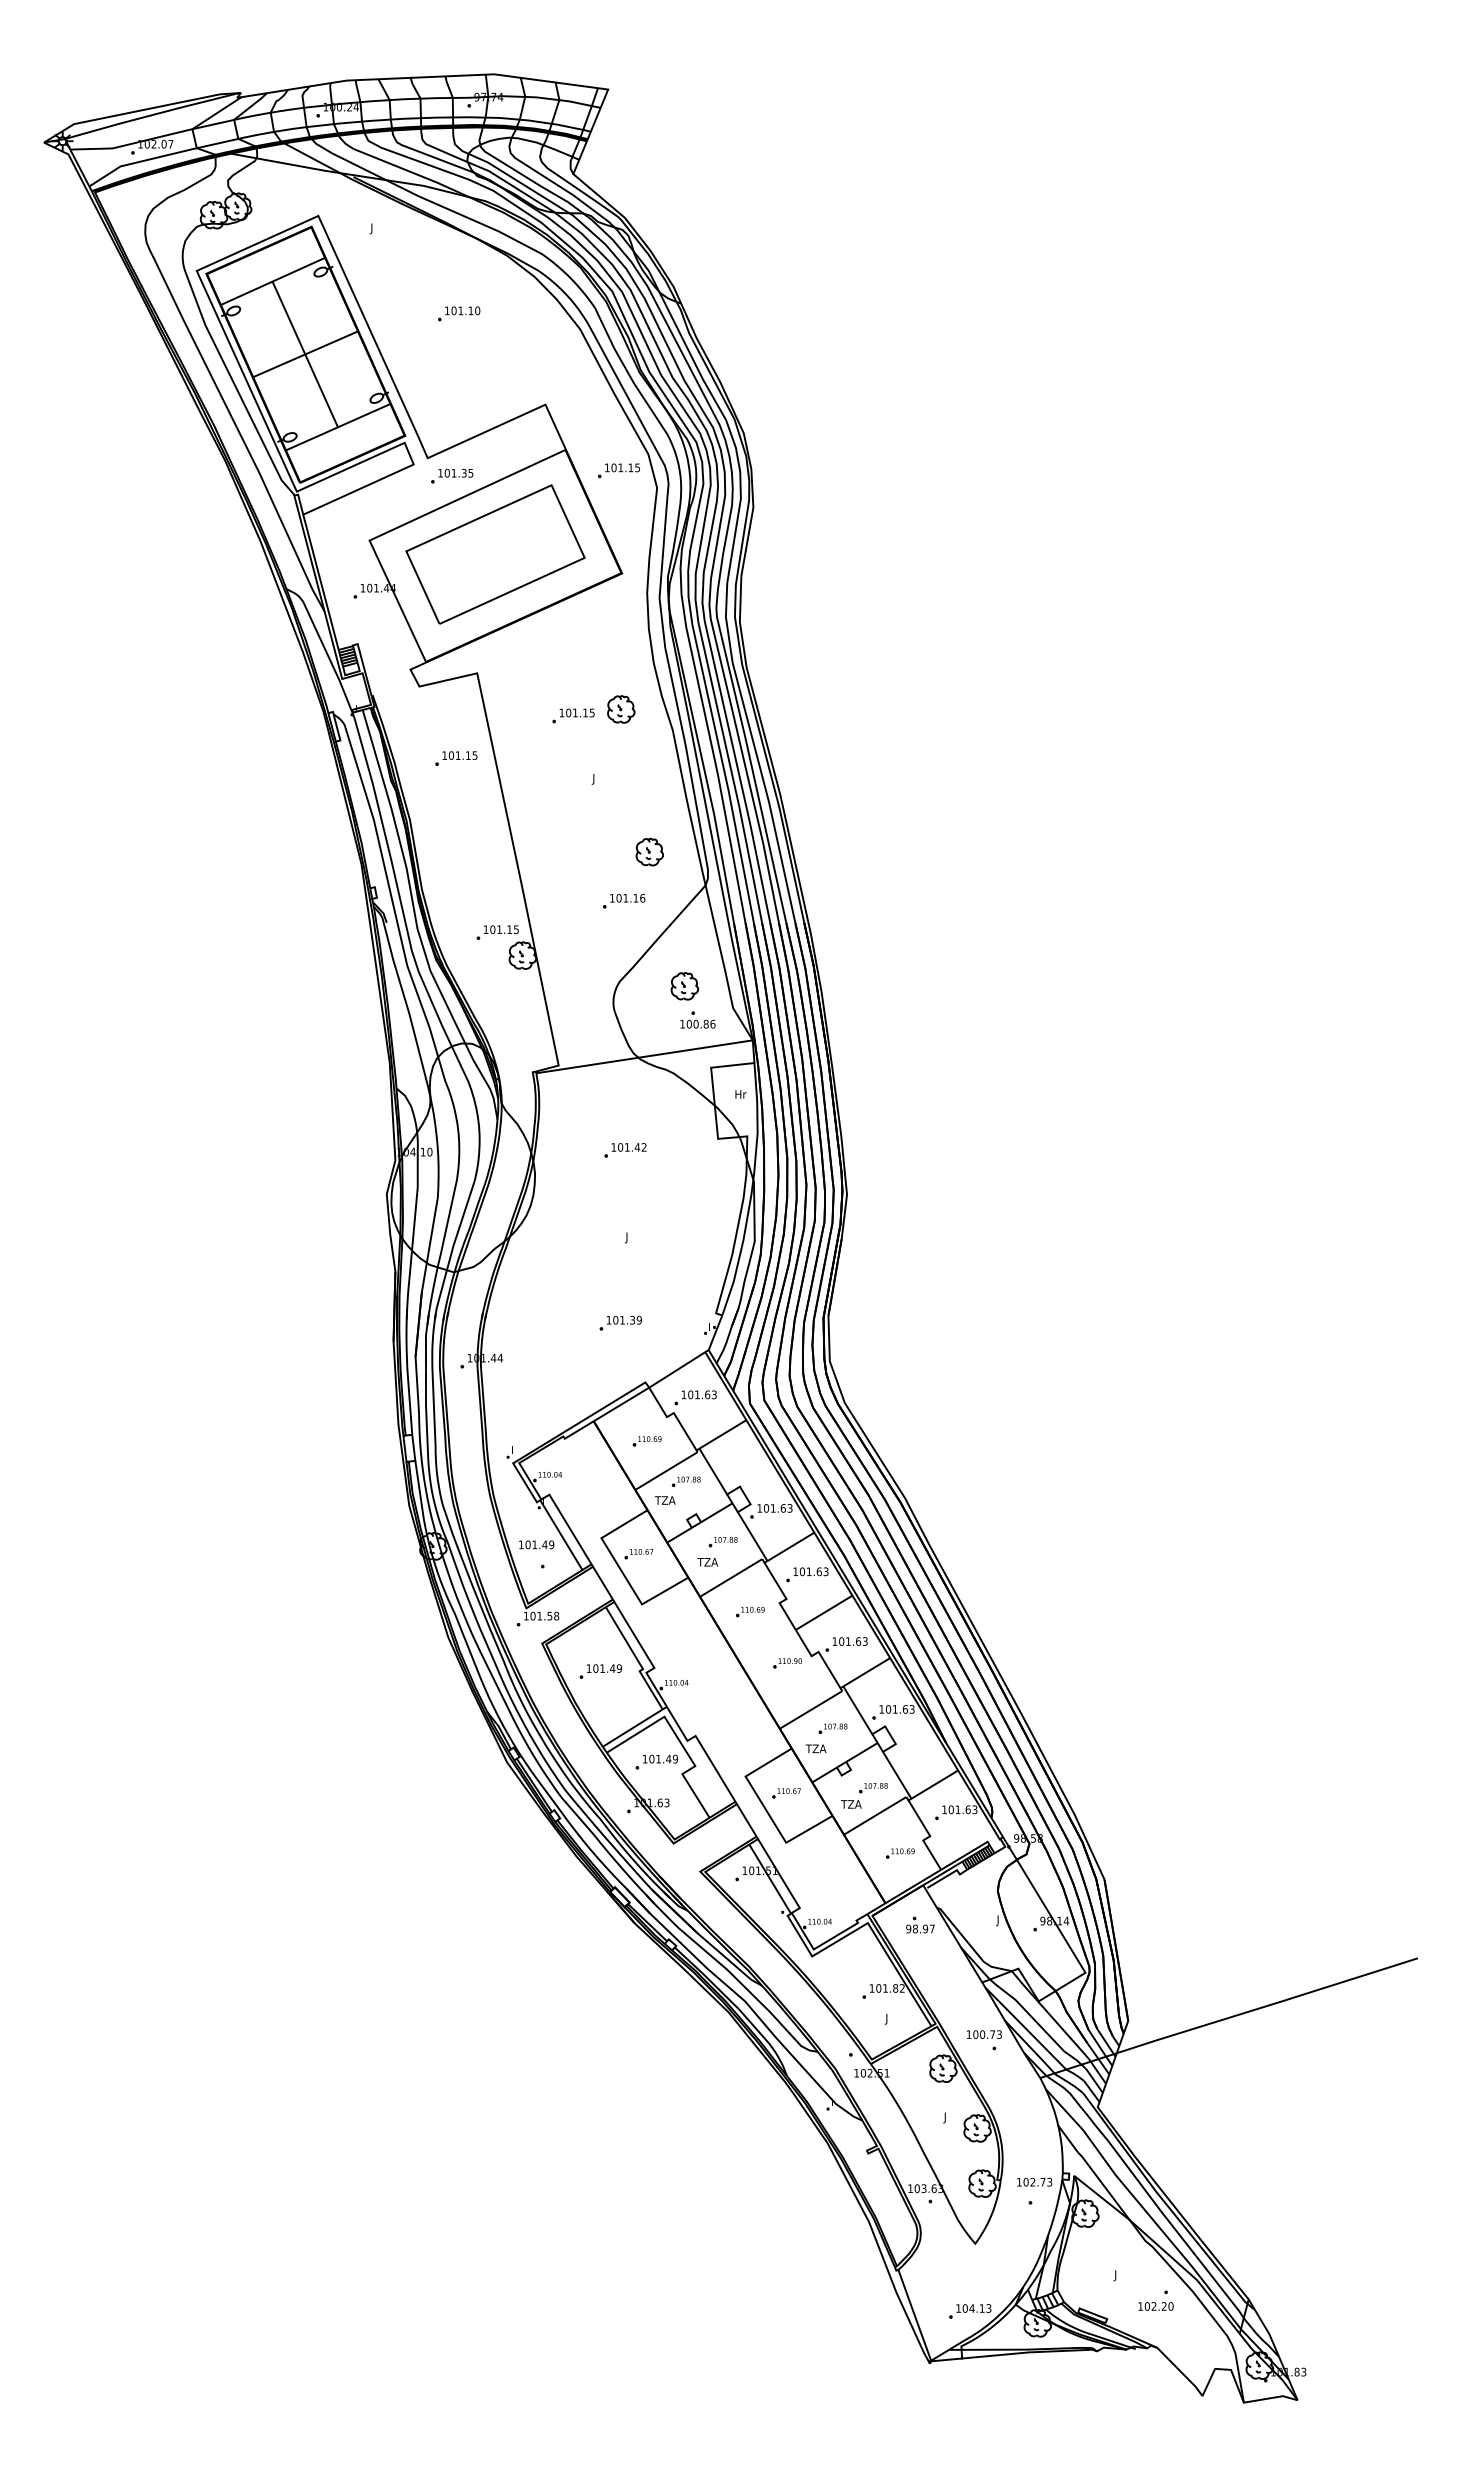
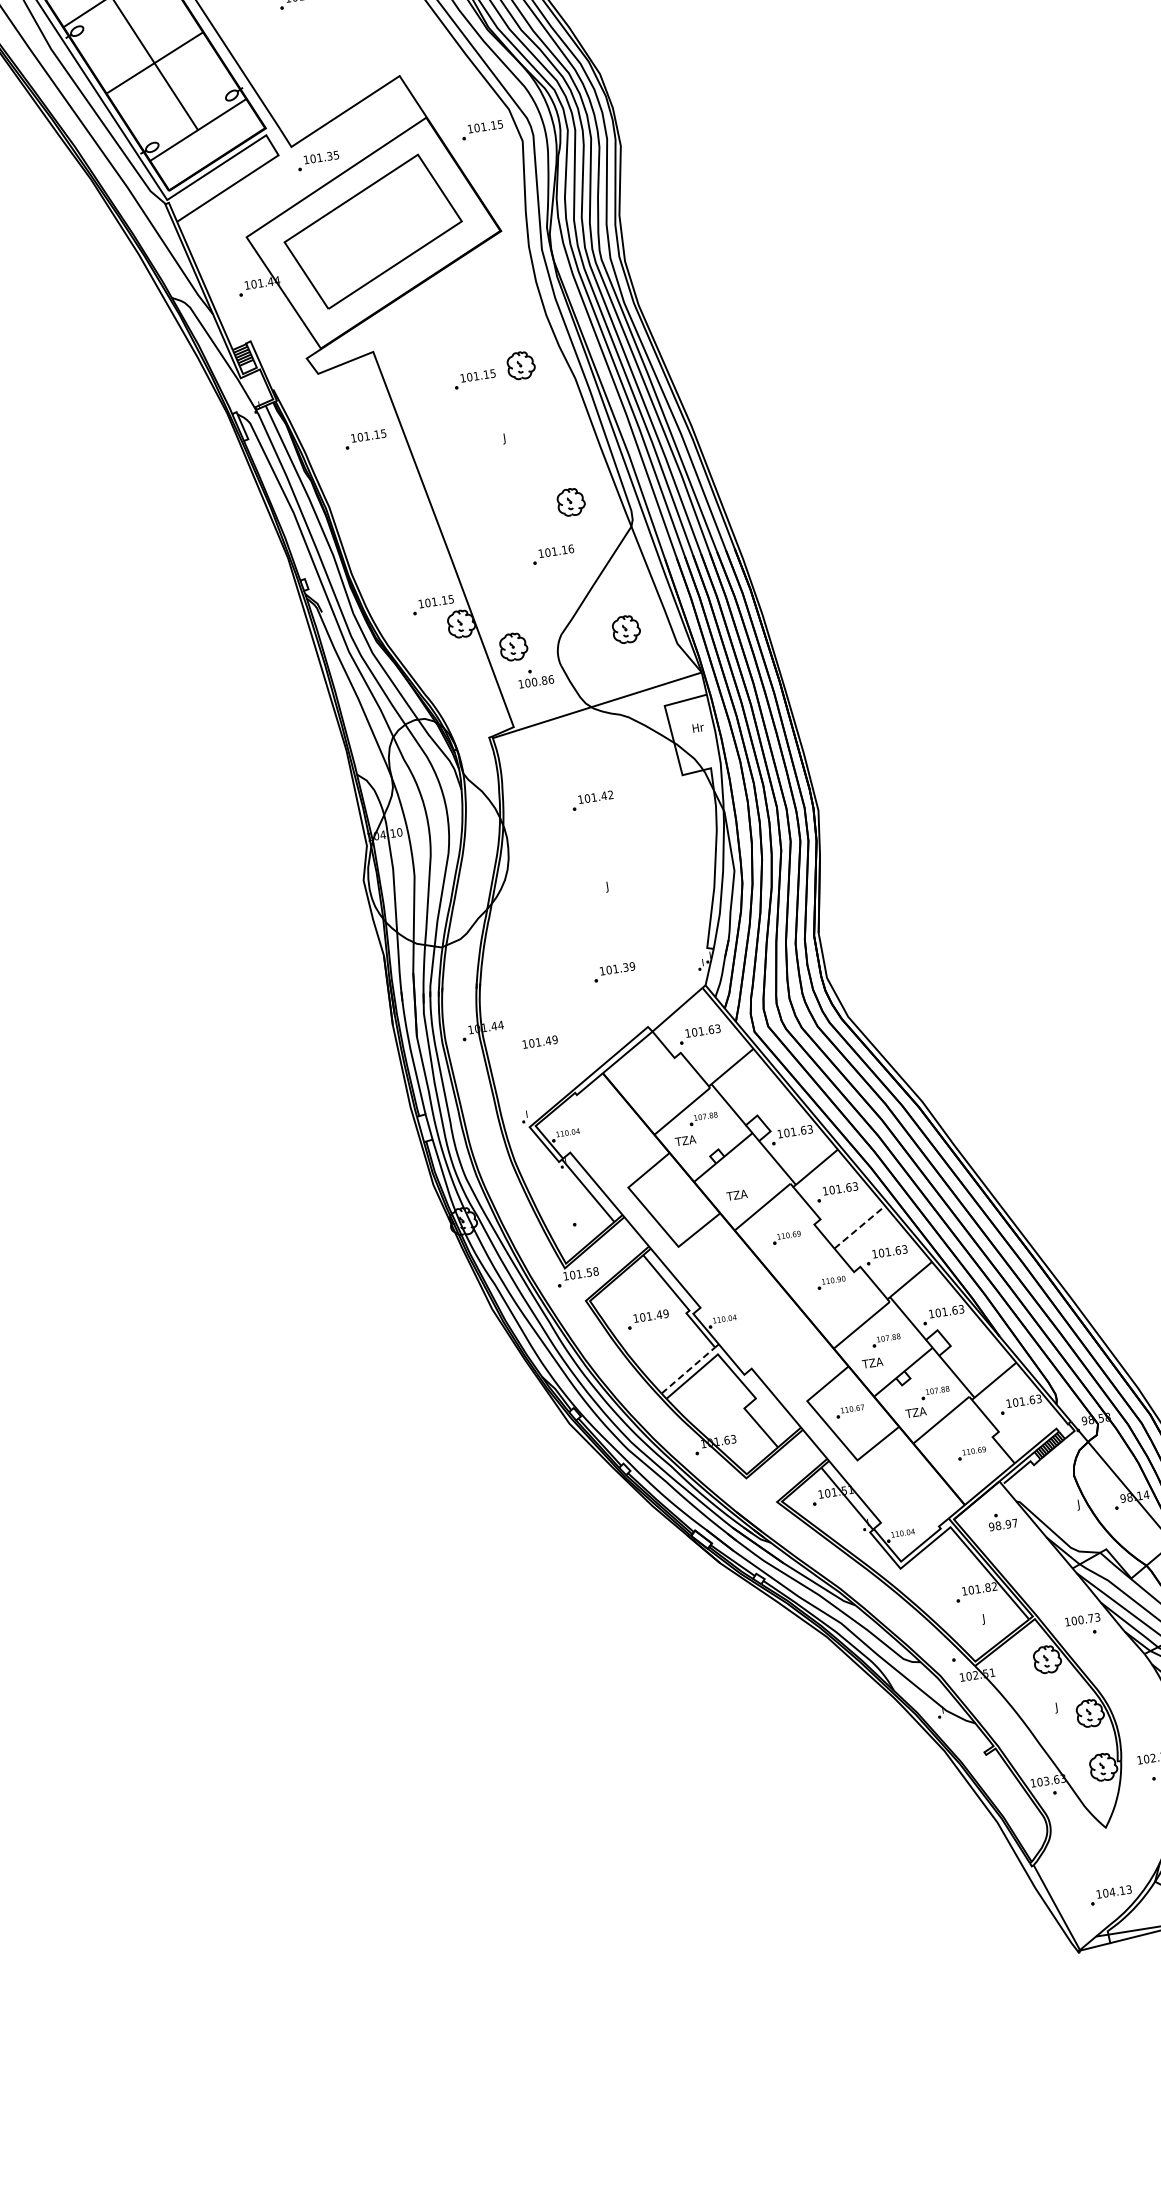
part: (570, 986) -> (513, 647), added
part: (697, 1019) -> (535, 677), moved
part: (646, 1441) -> (658, 1085), removed
part: (722, 1542) -> (748, 1173), removed
text: (536, 1544) -> (540, 1041), moved
part: (638, 1554) -> (667, 1198), removed
line: (824, 1612) -> (860, 1226), solid -> dashed
line: (633, 1727) -> (688, 1369), solid -> dashed
part: (656, 1761) -> (716, 1399), removed

